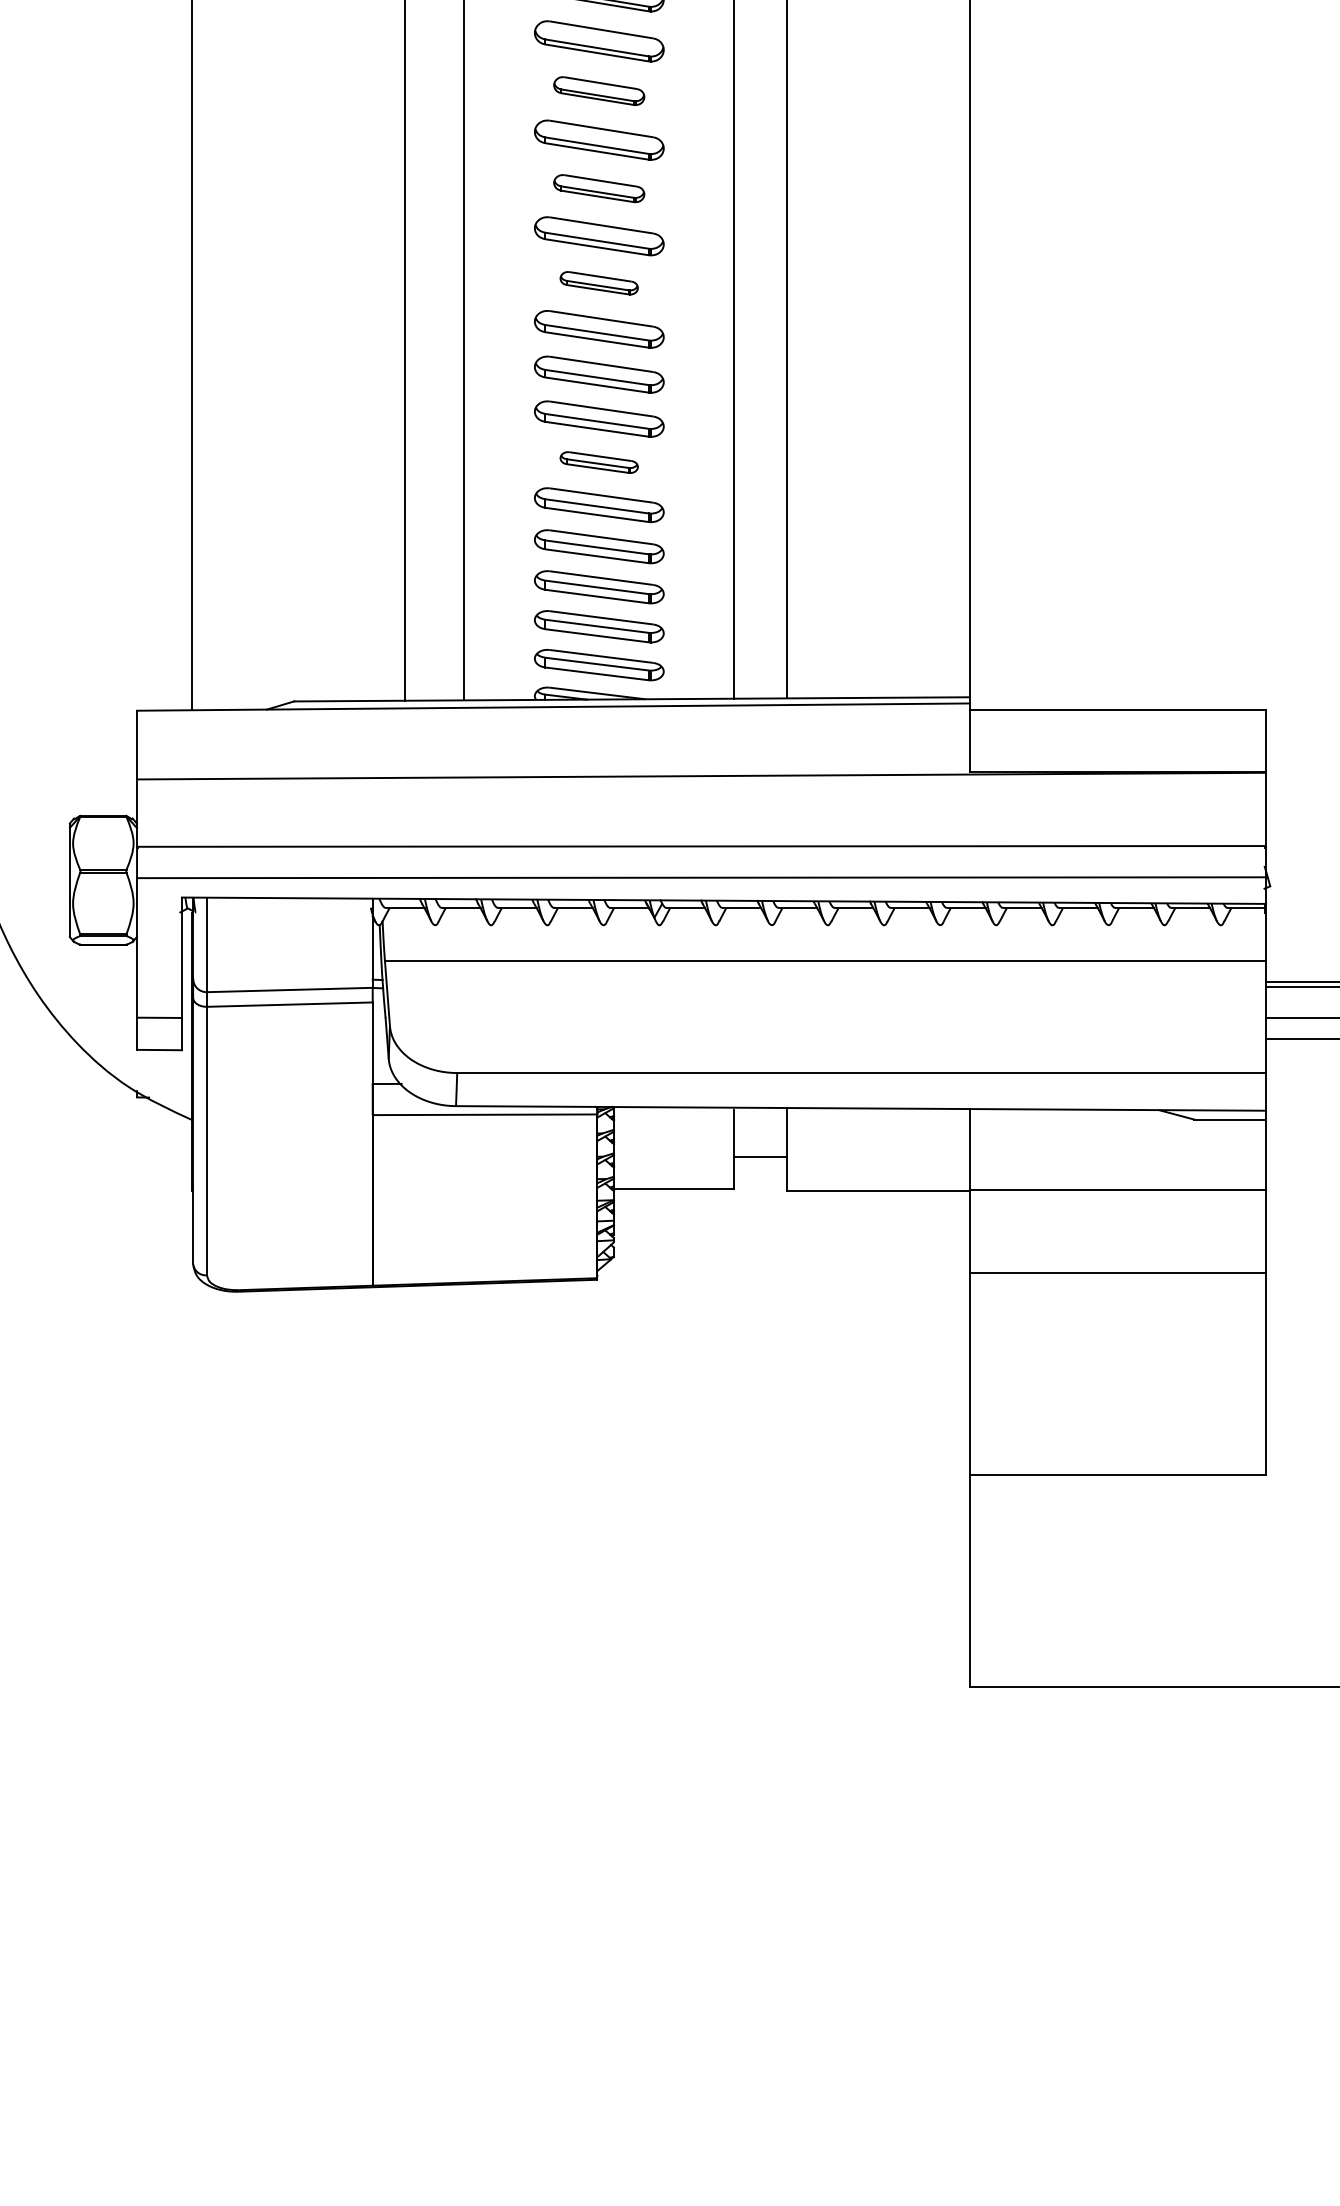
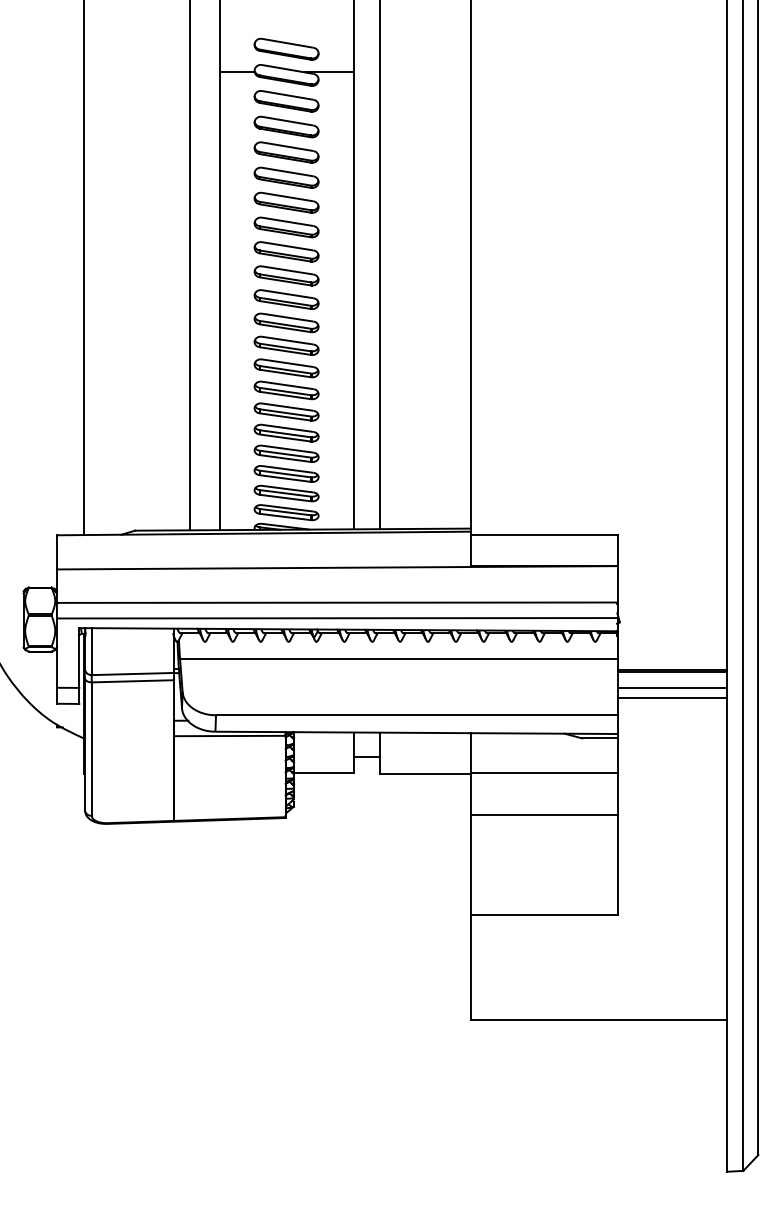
part: (599, 91) -> (286, 227), size x1.43
part: (599, 187) -> (286, 275), size x1.43
part: (599, 282) -> (286, 322), size x1.67
part: (599, 461) -> (286, 411), size x1.67

